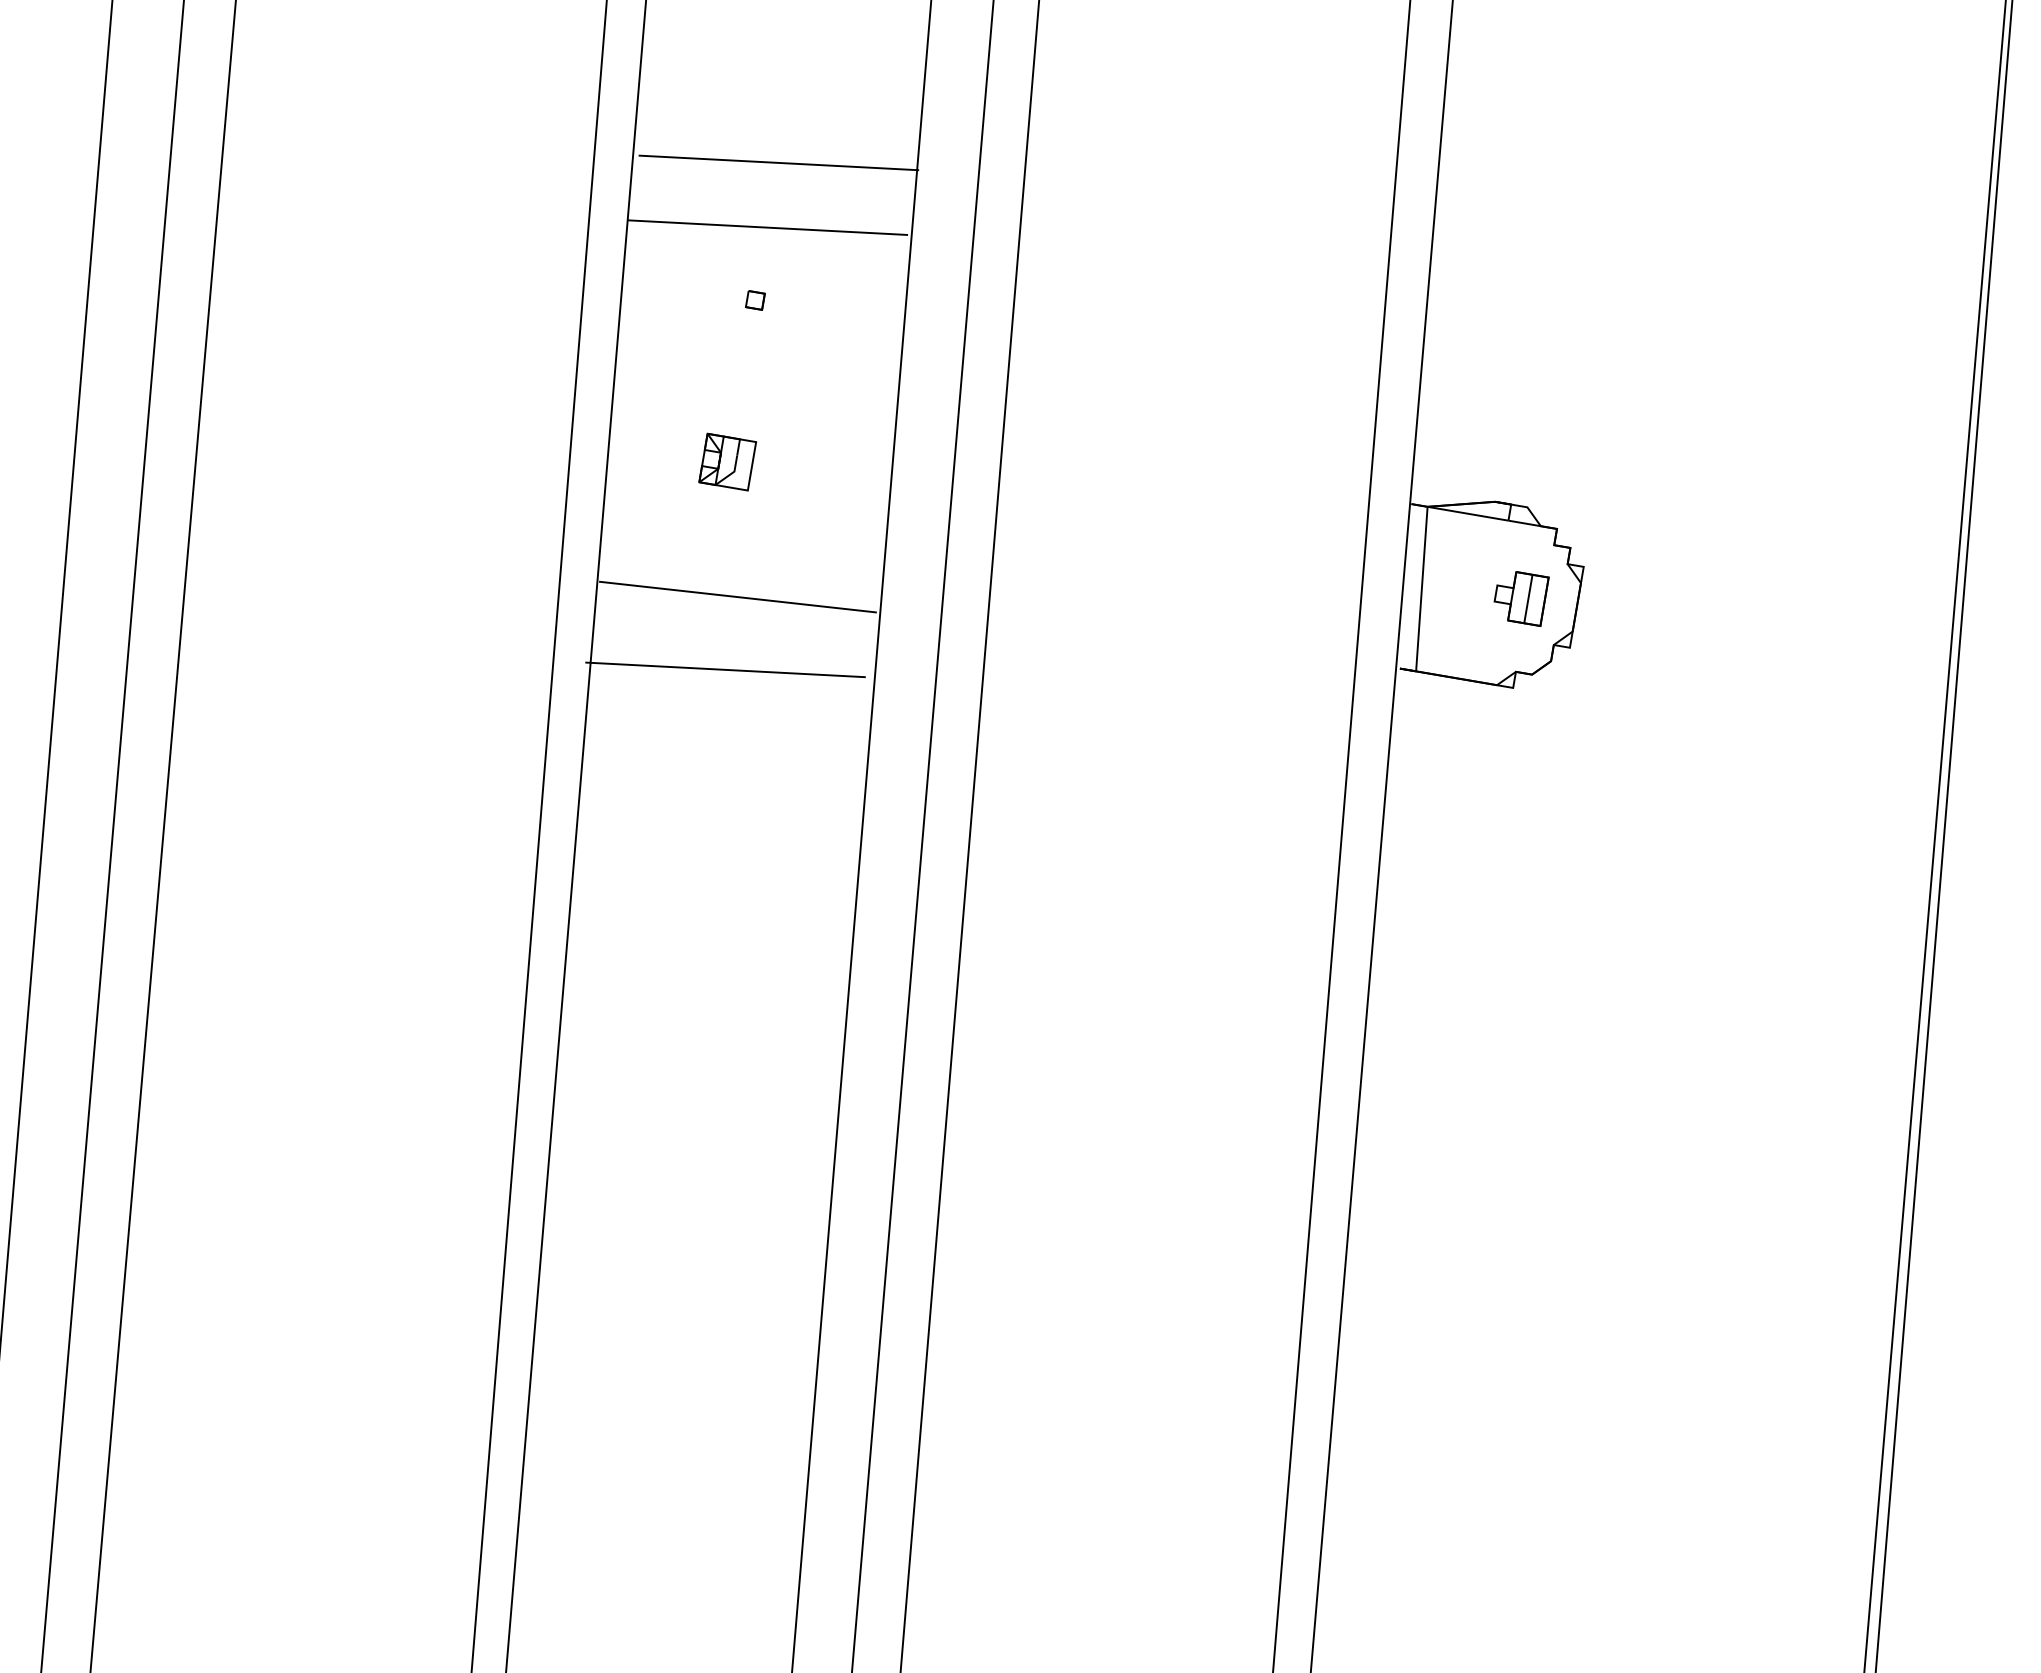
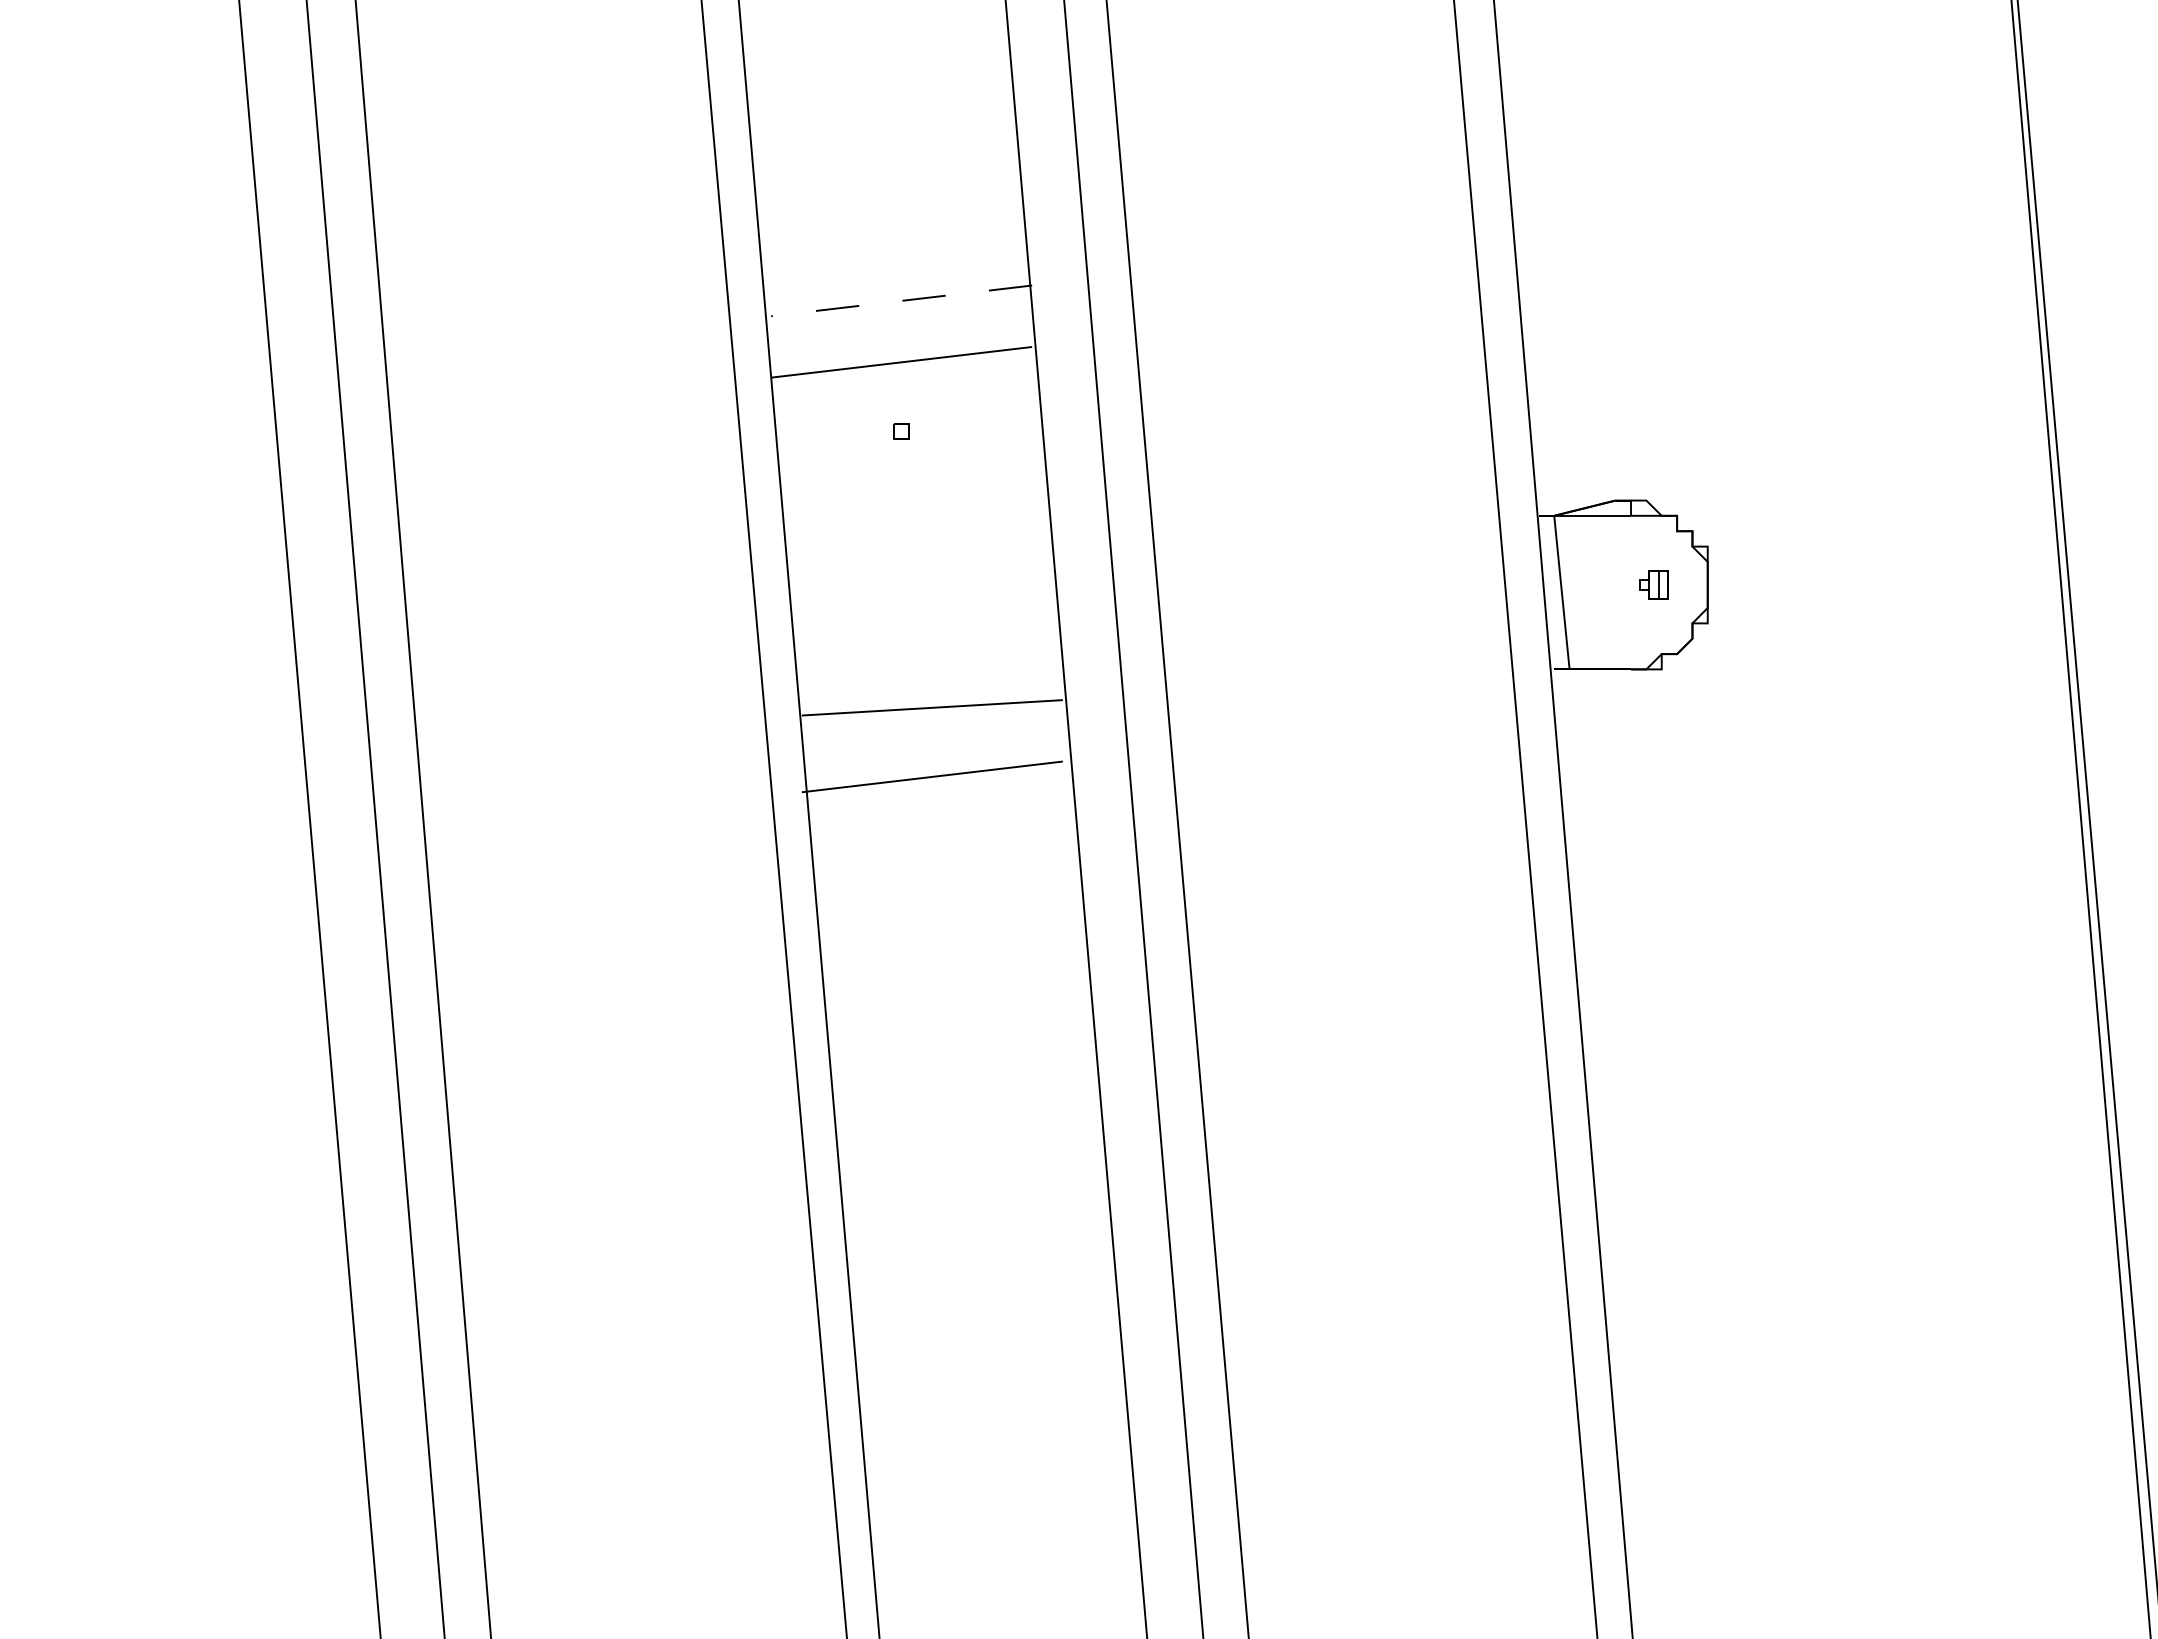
line: (778, 162) -> (901, 300), solid -> dashed
part: (727, 461) -> (901, 584), removed
part: (1519, 597) -> (1653, 584), size x0.6

